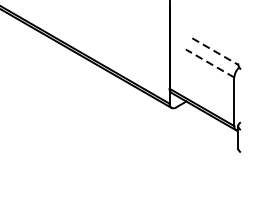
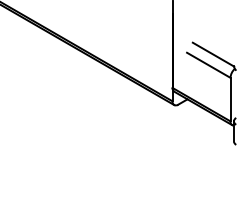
line: (215, 51) -> (213, 54), dashed -> solid
line: (209, 63) -> (208, 65), dashed -> solid

